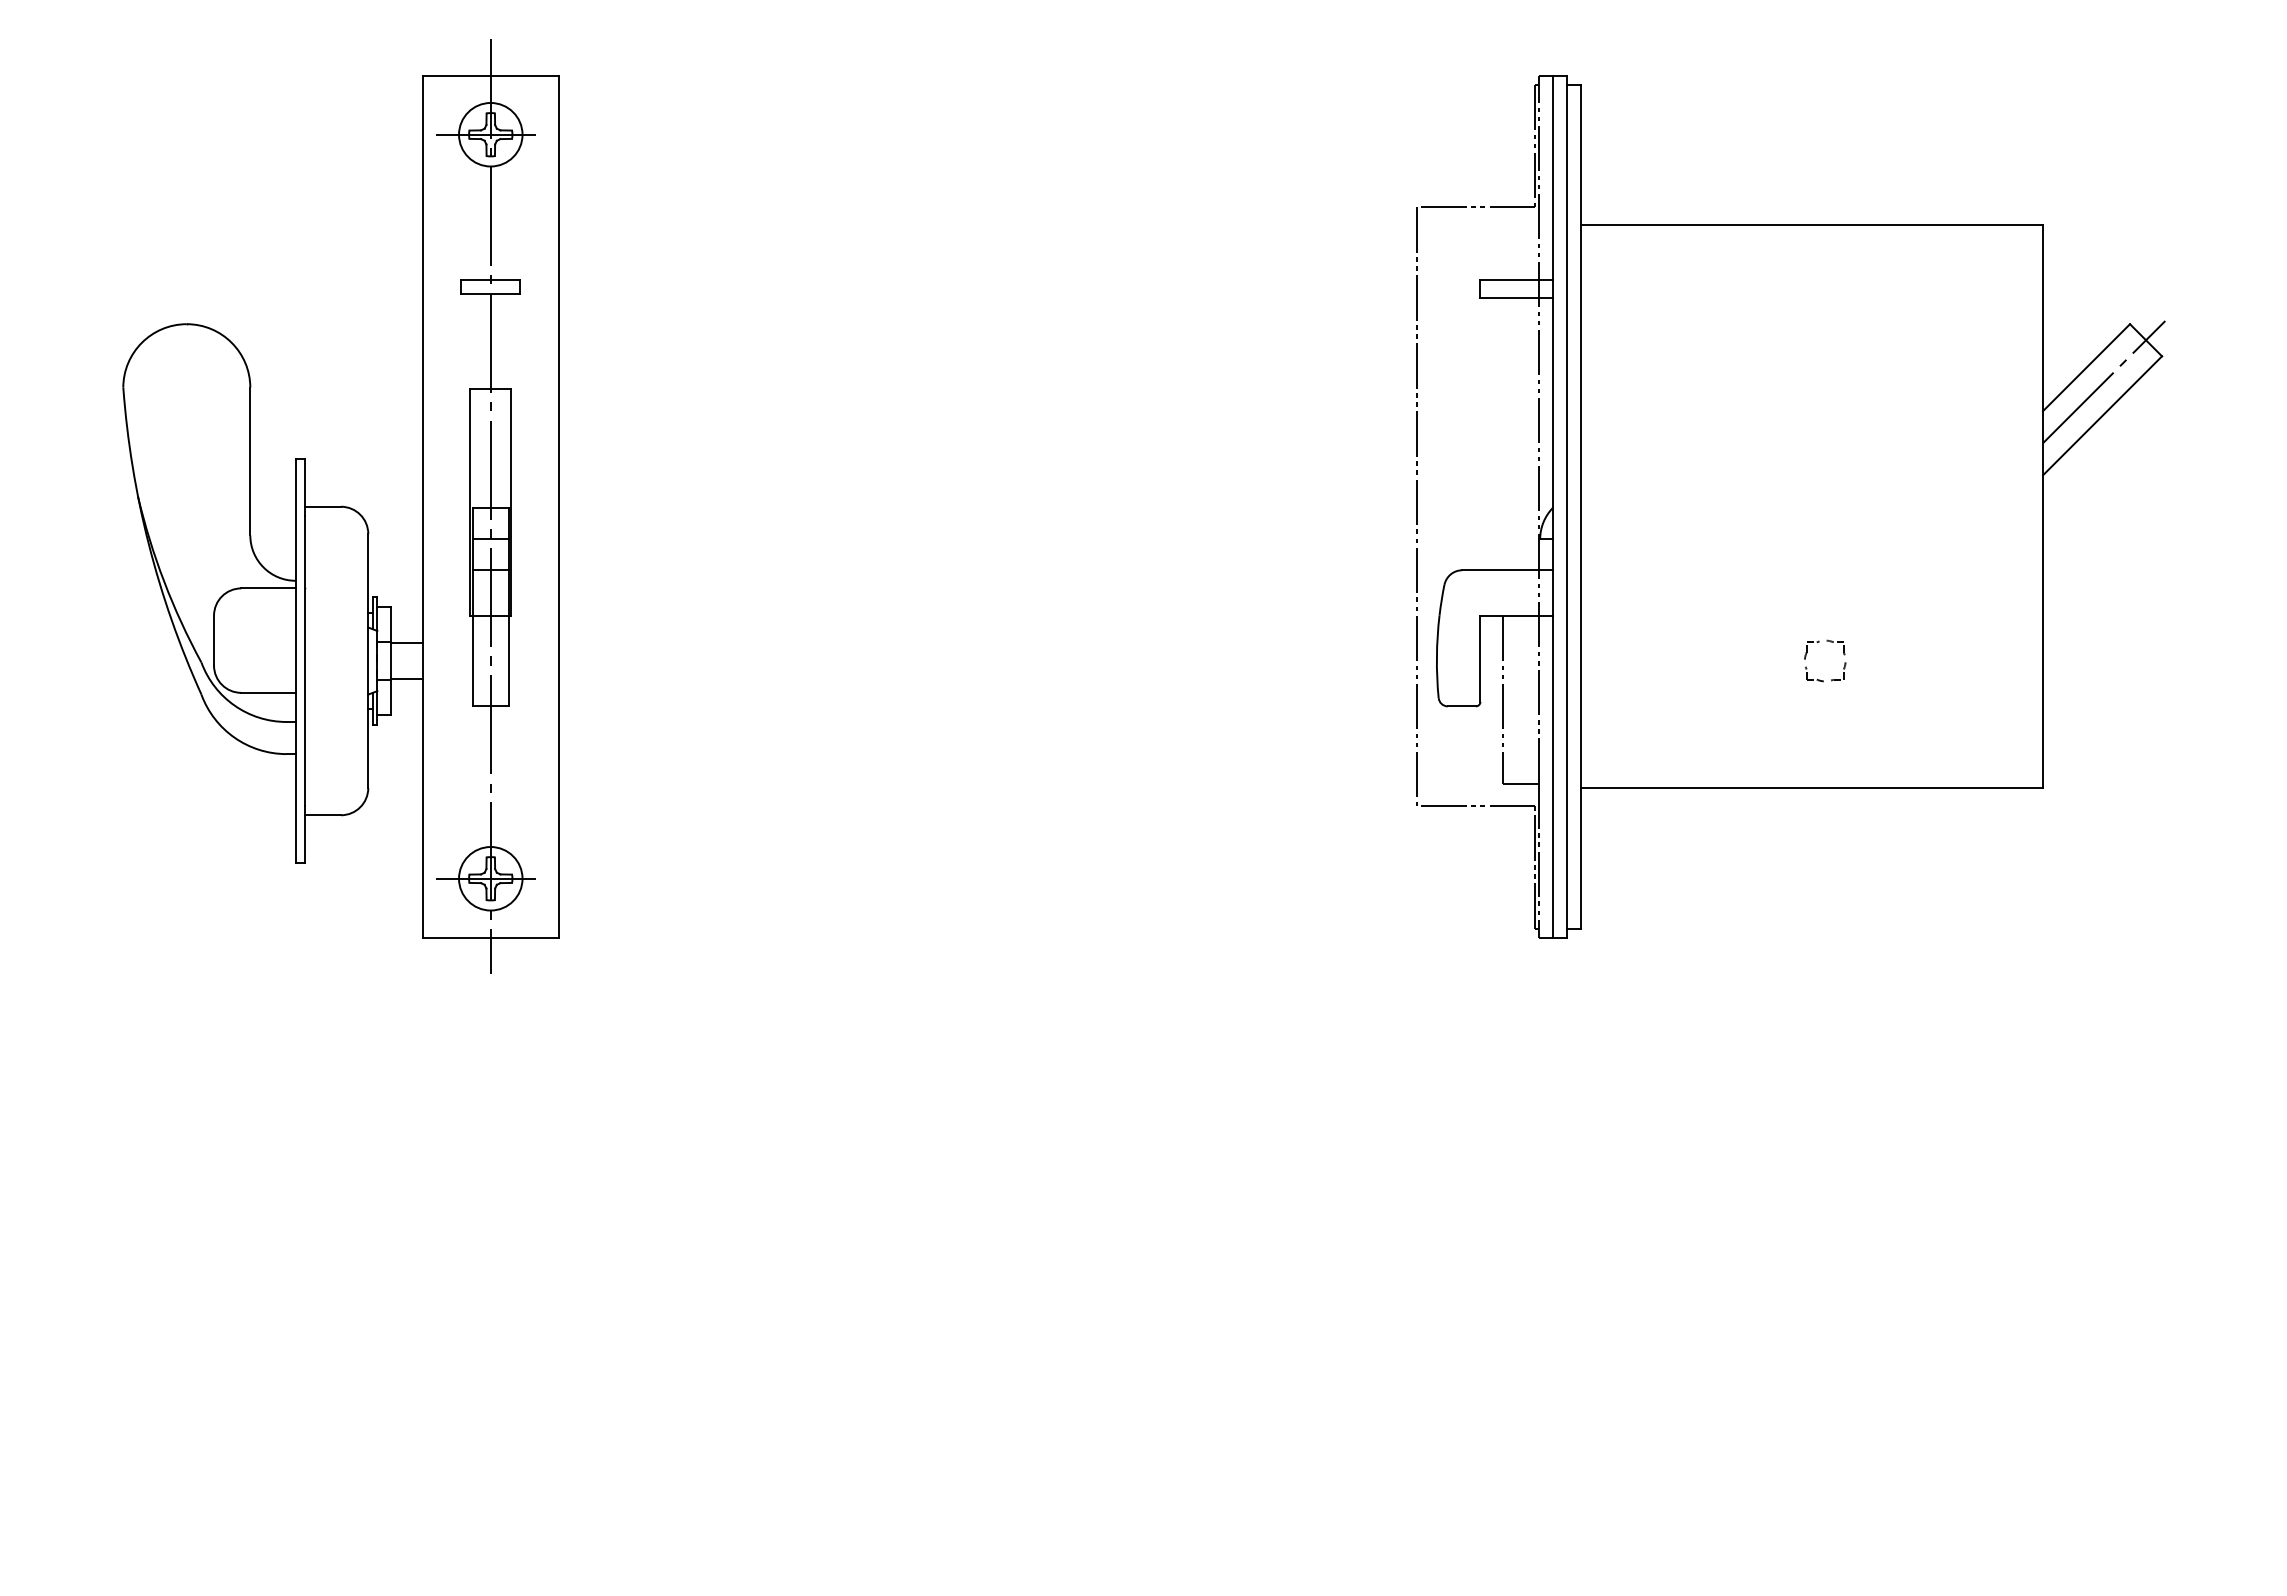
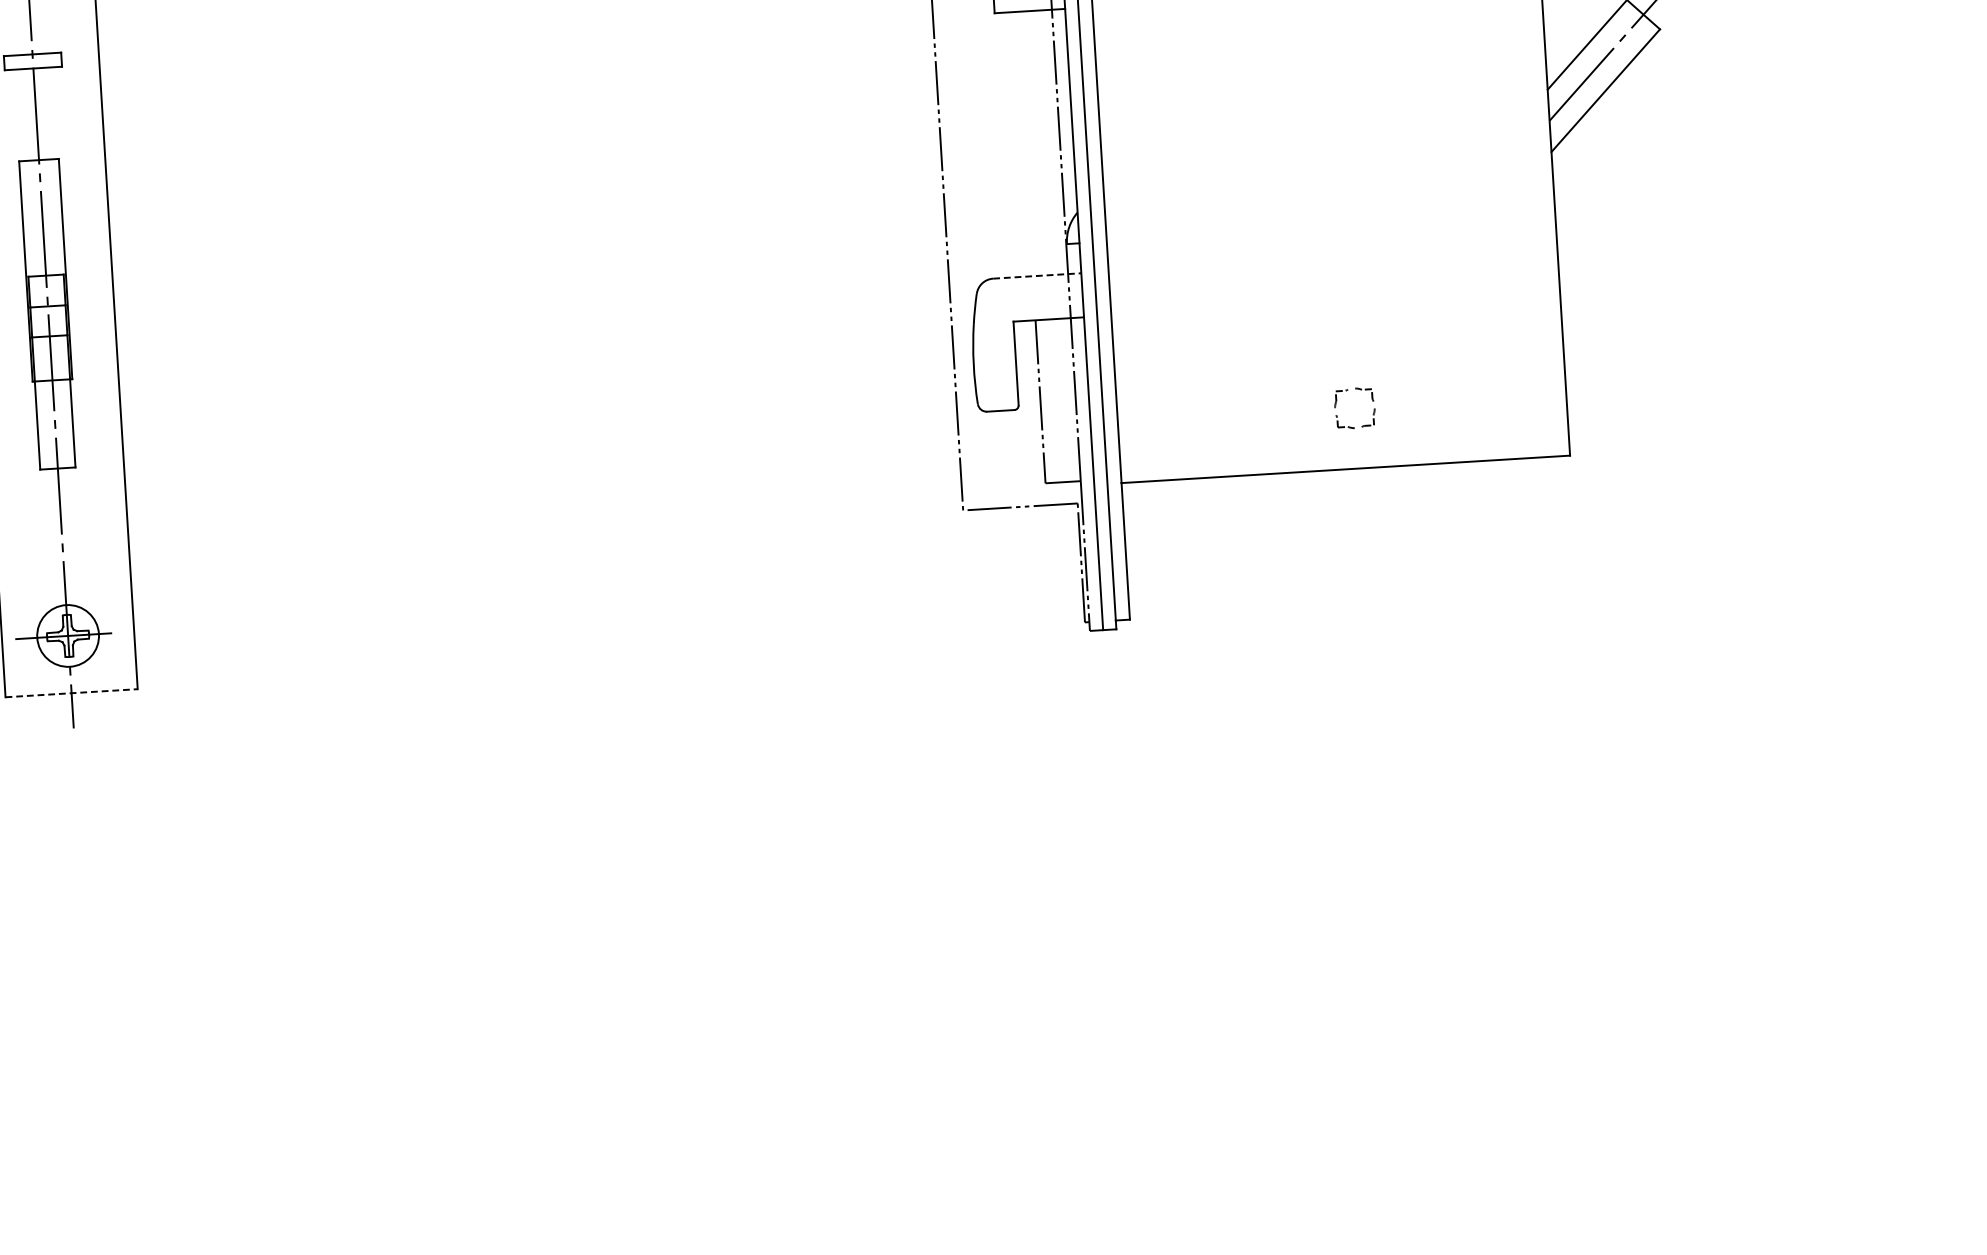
line: (1508, 570) -> (1038, 276), solid -> dashed
part: (1830, 642) -> (1358, 390), moved
line: (491, 937) -> (72, 692), solid -> dashed

